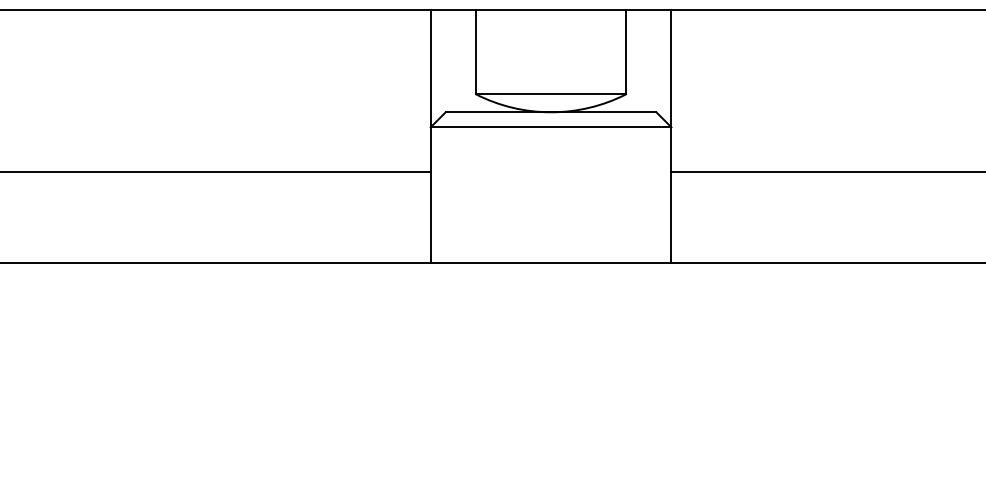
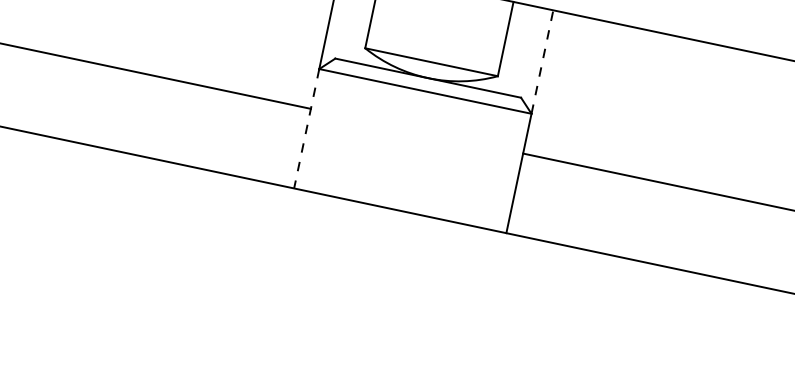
line: (671, 68) -> (542, 61), solid -> dashed
line: (430, 195) -> (306, 129), solid -> dashed

